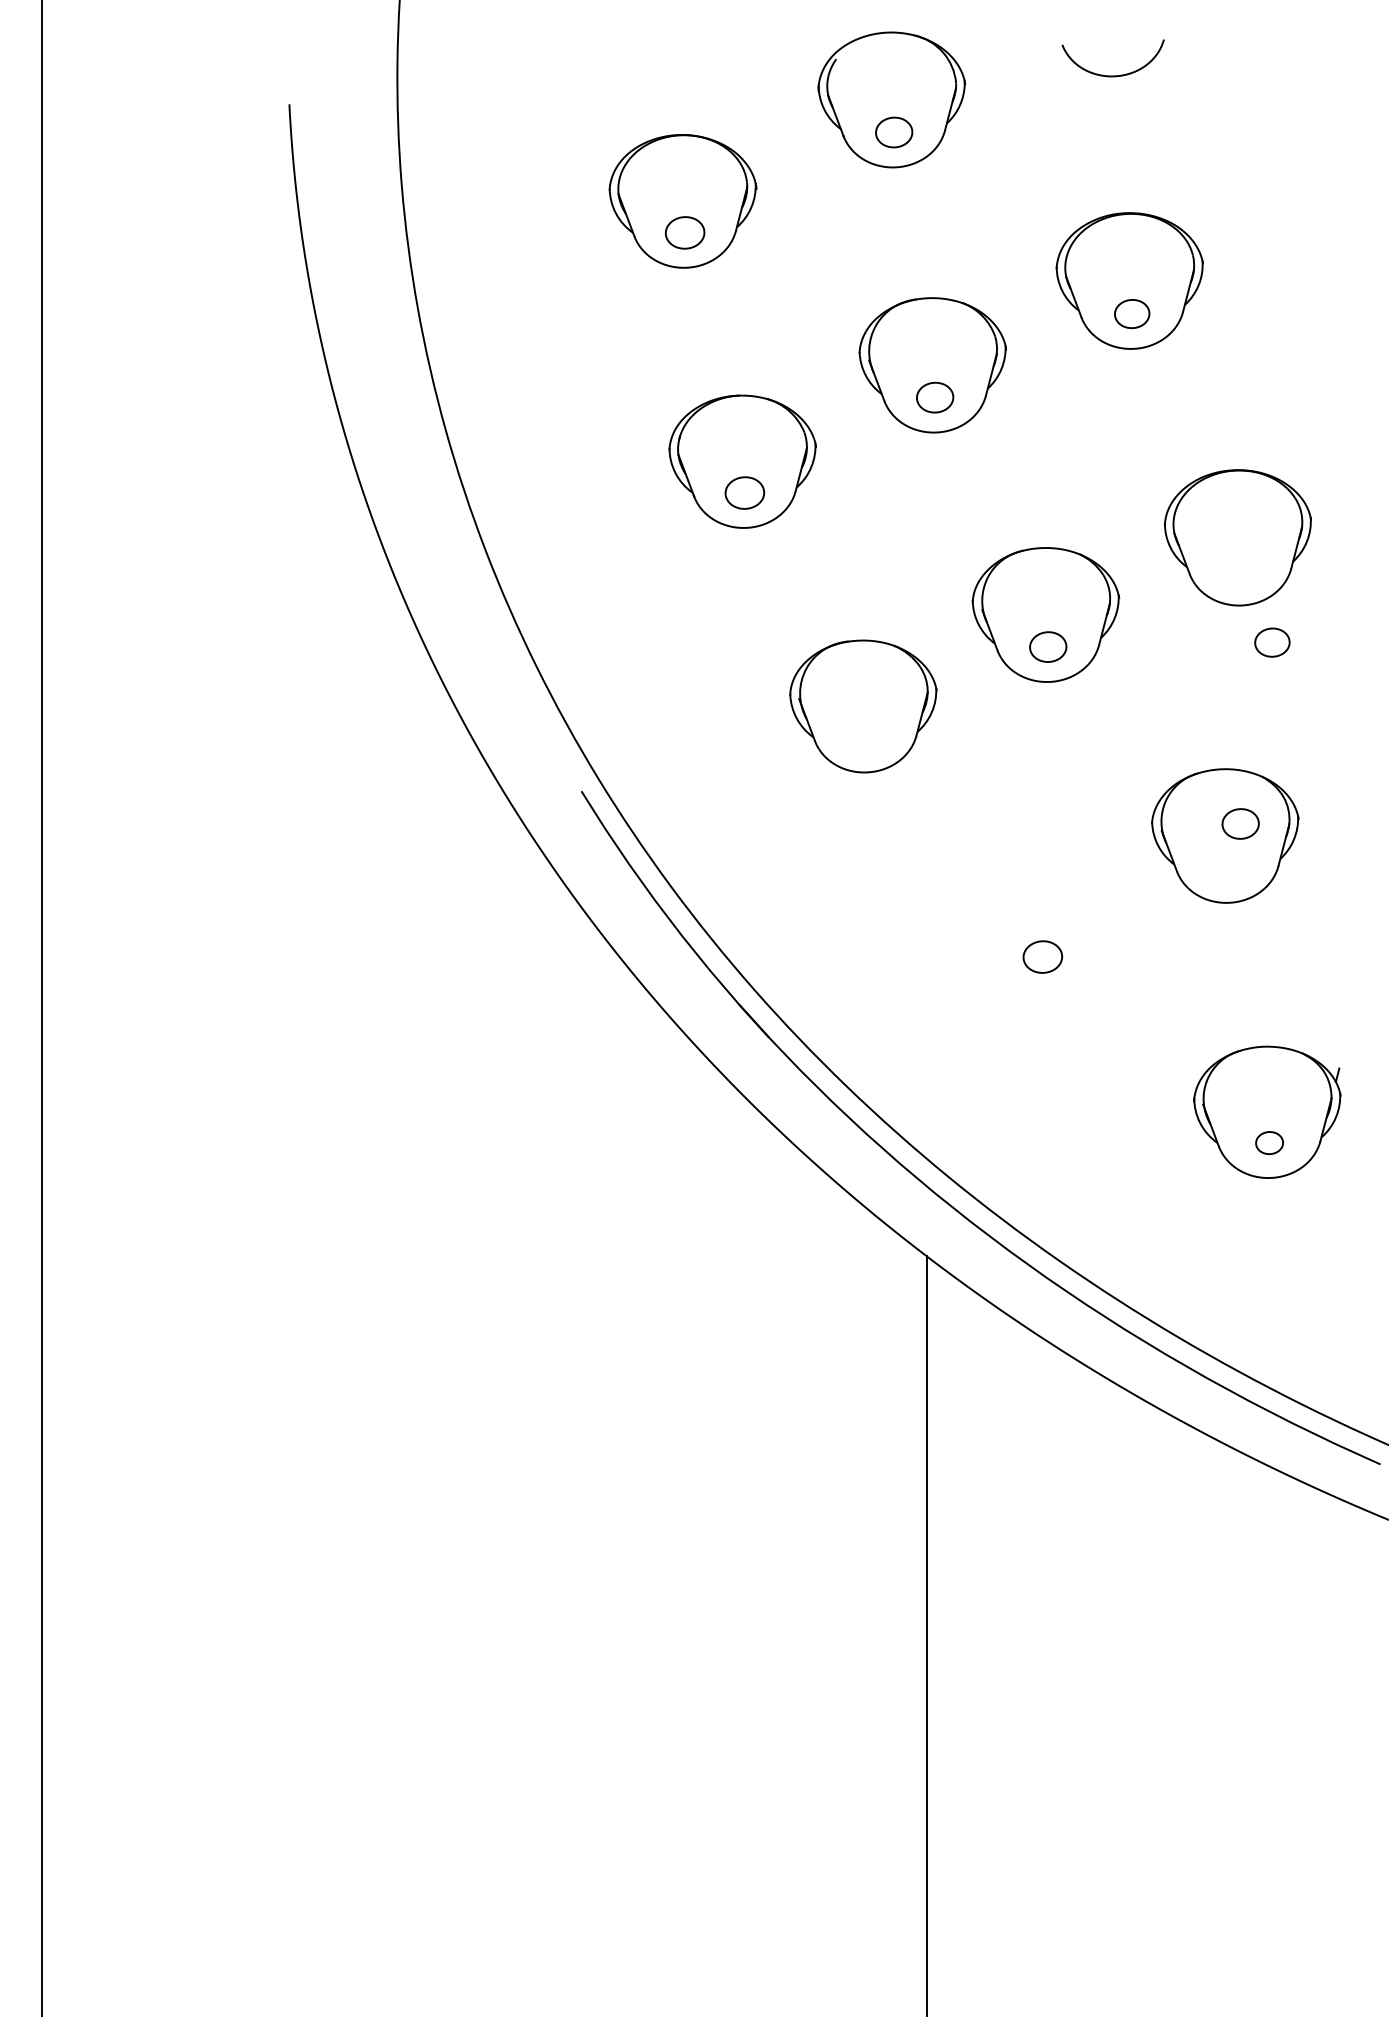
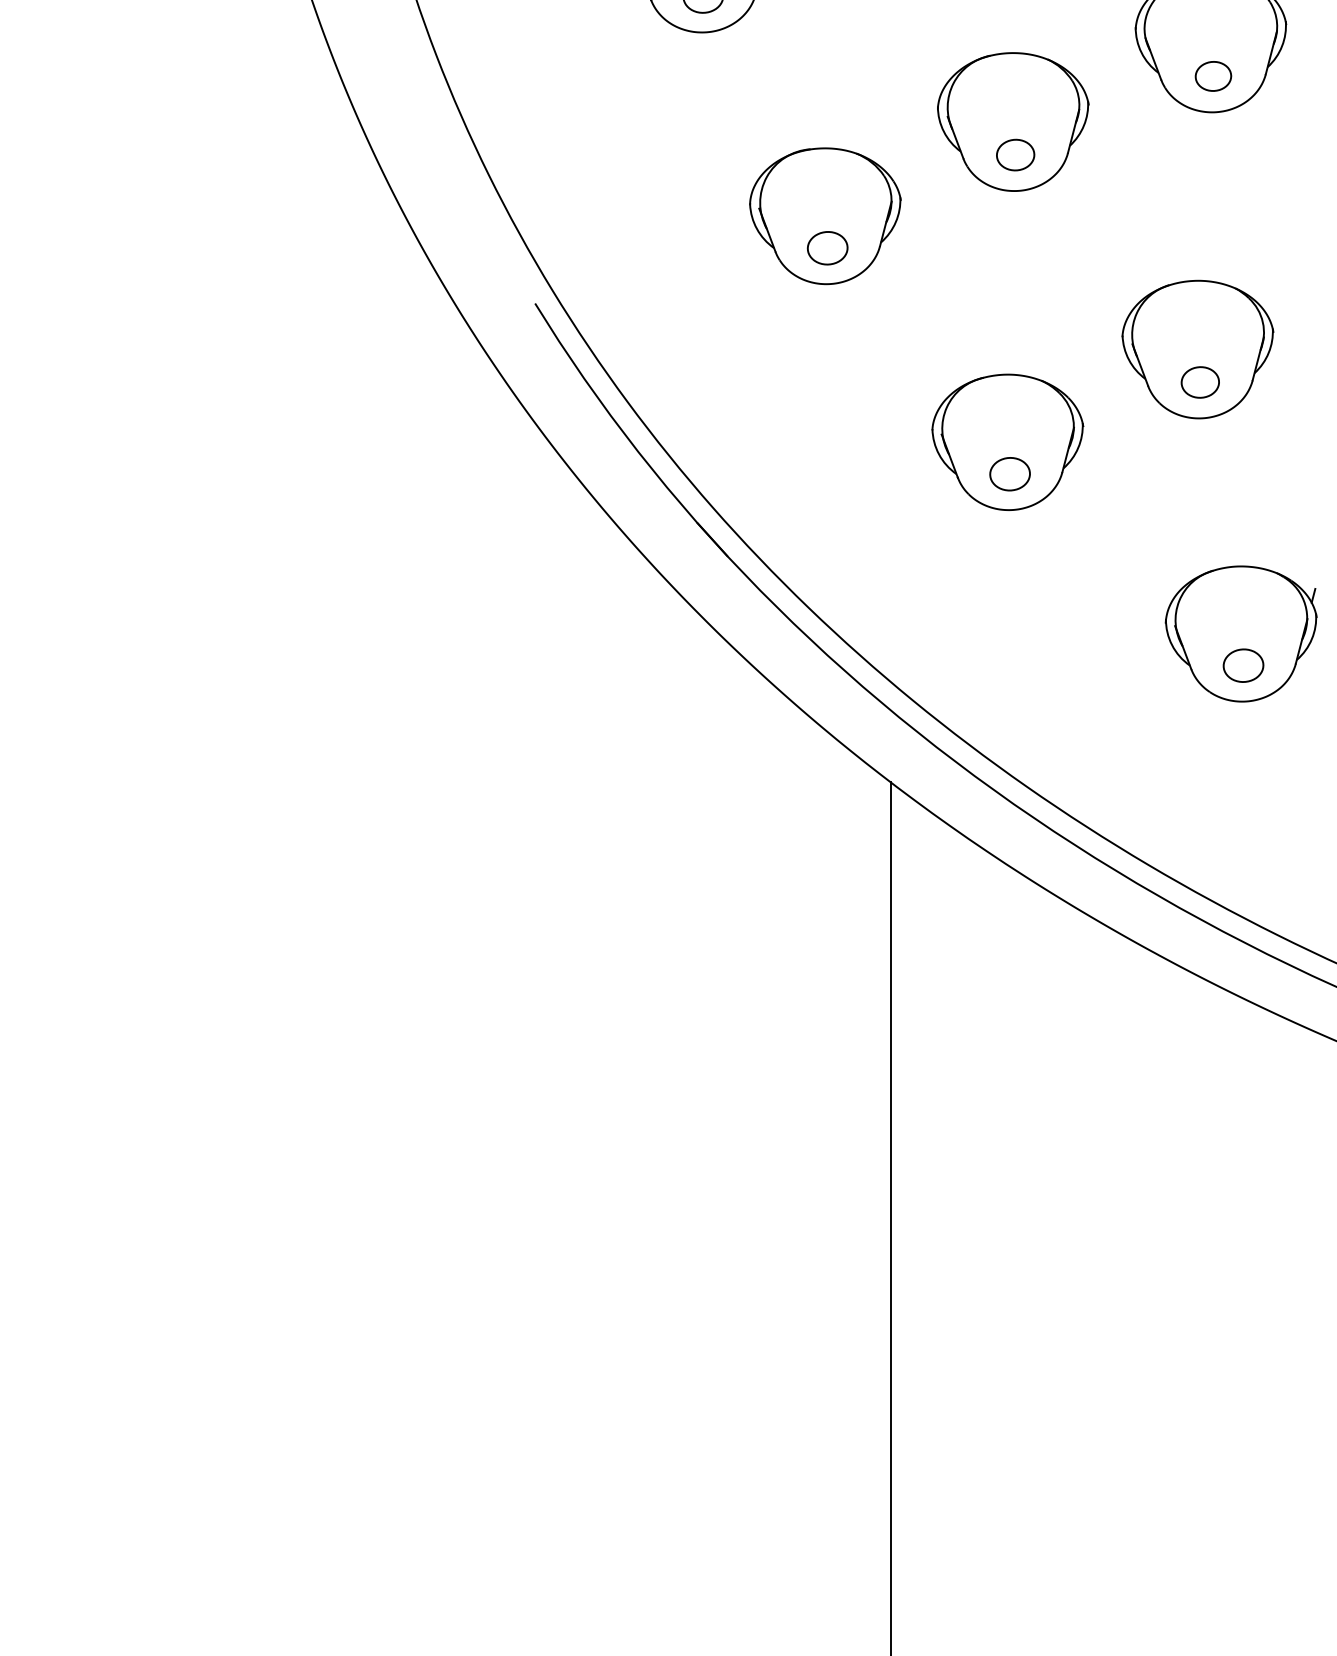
part: (1272, 642) -> (1213, 76), moved
part: (865, 737) -> (827, 248), added
part: (1240, 823) -> (1200, 381), moved
part: (1040, 925) -> (1007, 441), added
part: (1269, 1142) -> (1243, 665), size x1.43

